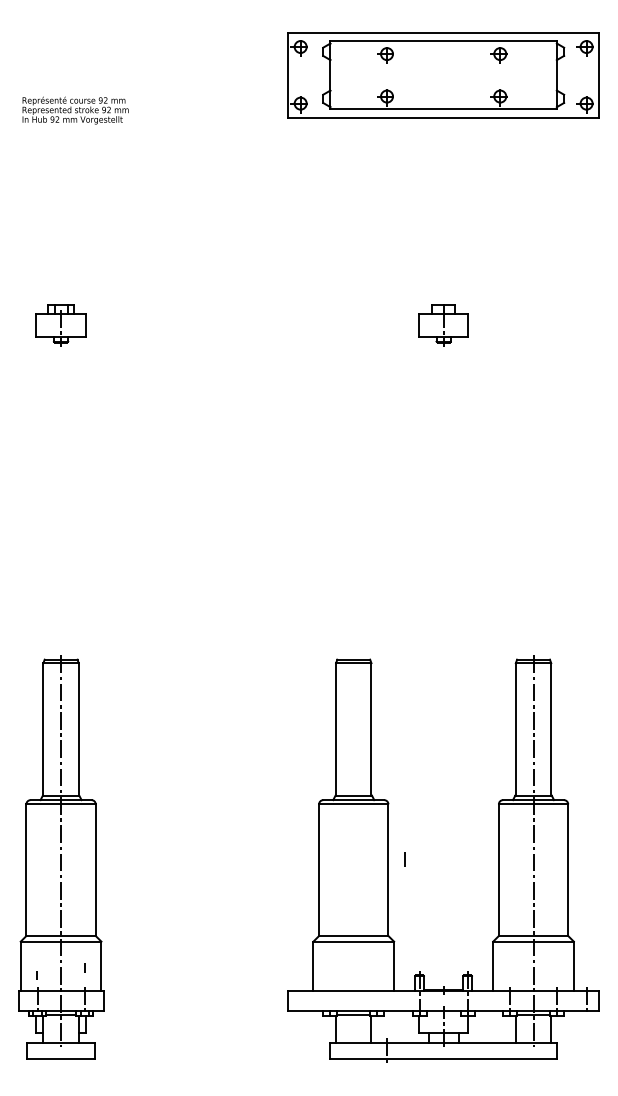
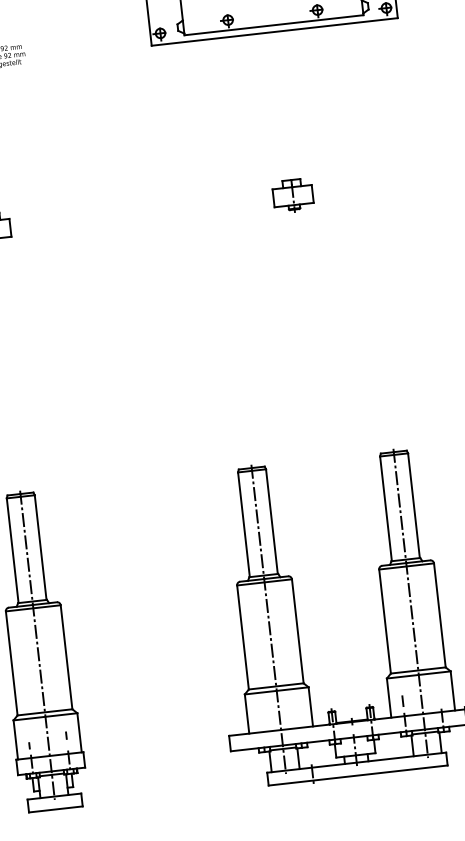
line: (353, 850) -> (268, 618), added
line: (404, 859) -> (402, 701), moved

